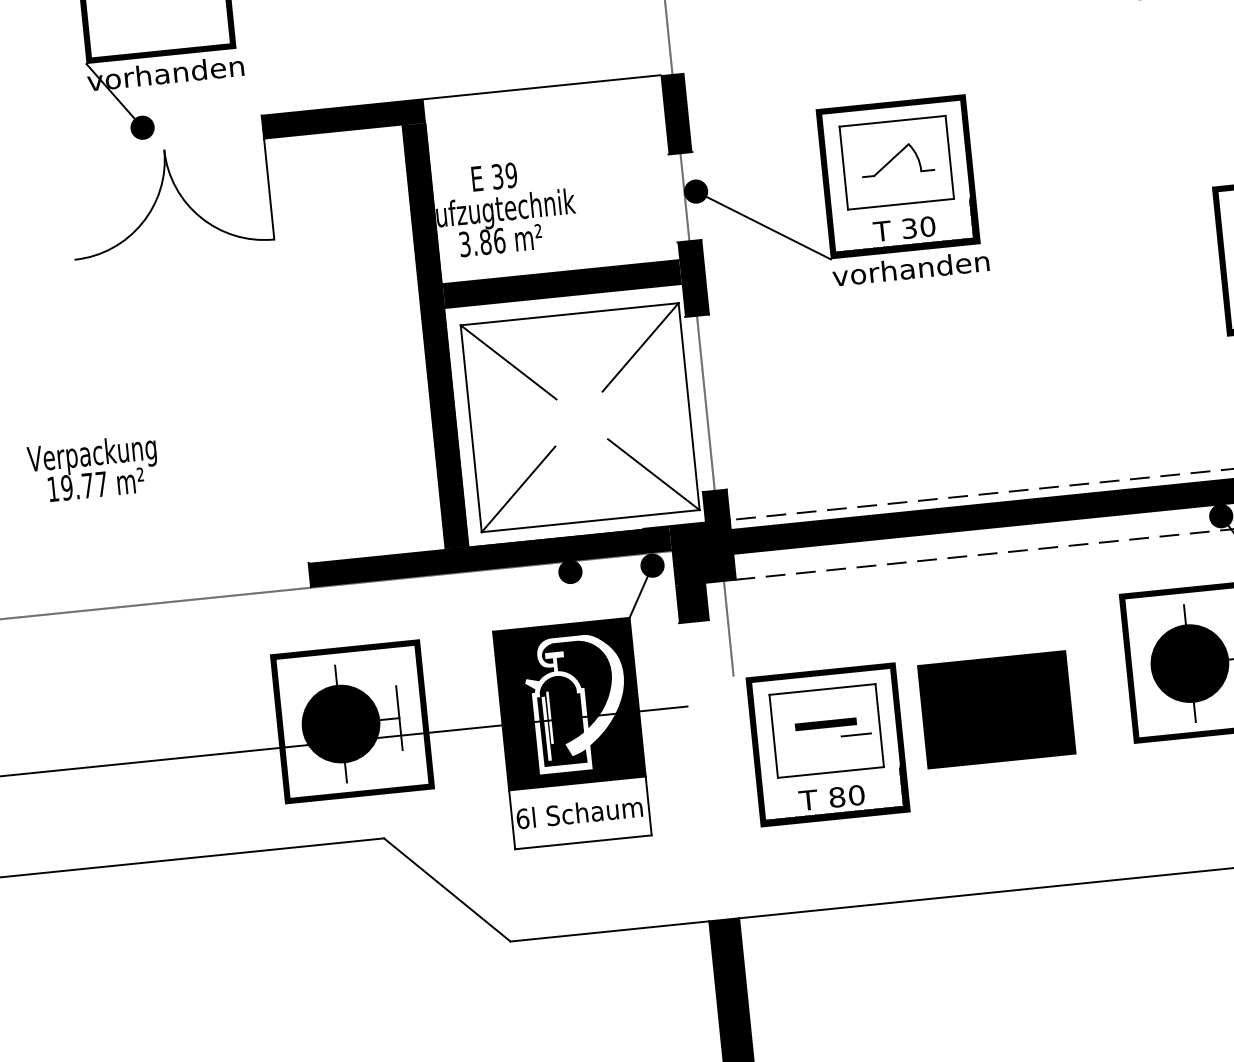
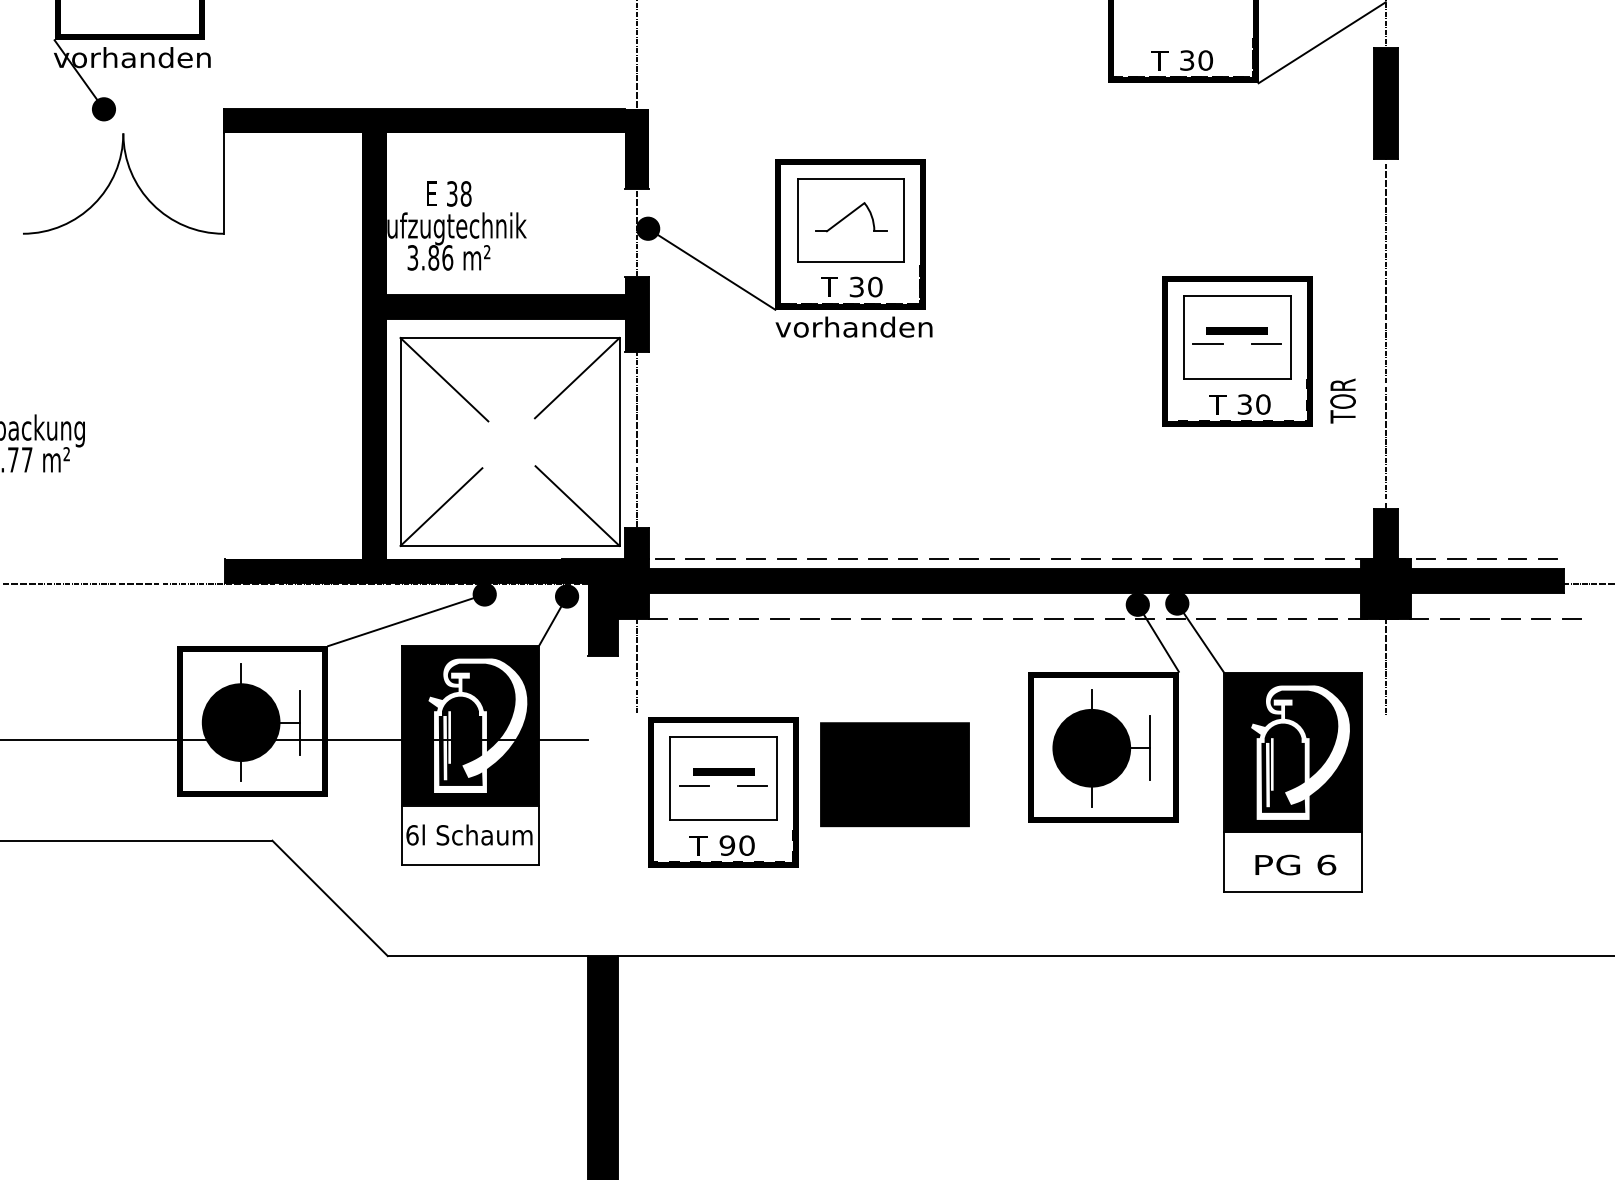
fill: (461, 107) -> (423, 121), added
text: (510, 174) -> (465, 193), 39 -> 38
line: (495, 605) -> (406, 620), added
line: (798, 740) -> (694, 785), added
text: (837, 797) -> (727, 845), 80 -> 90

